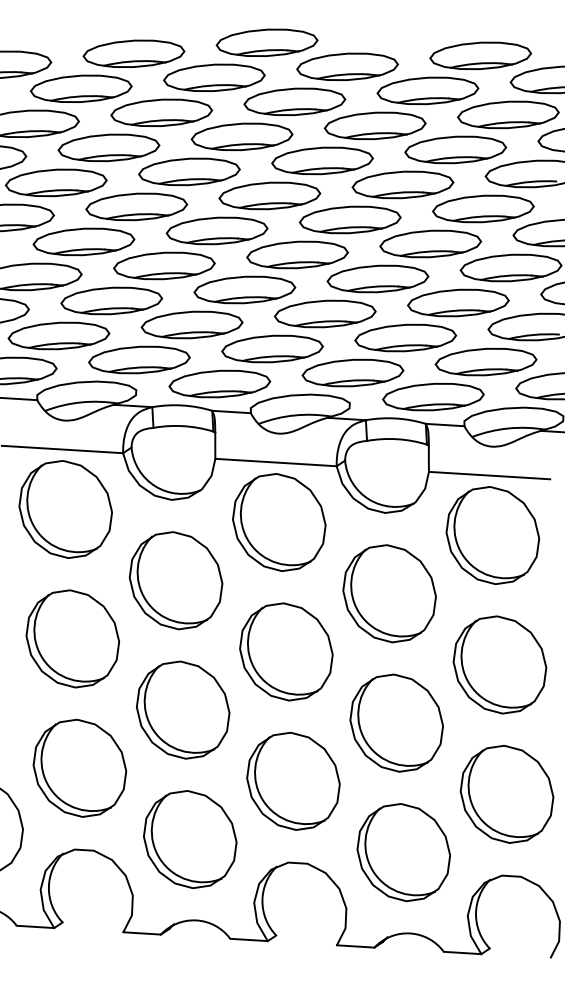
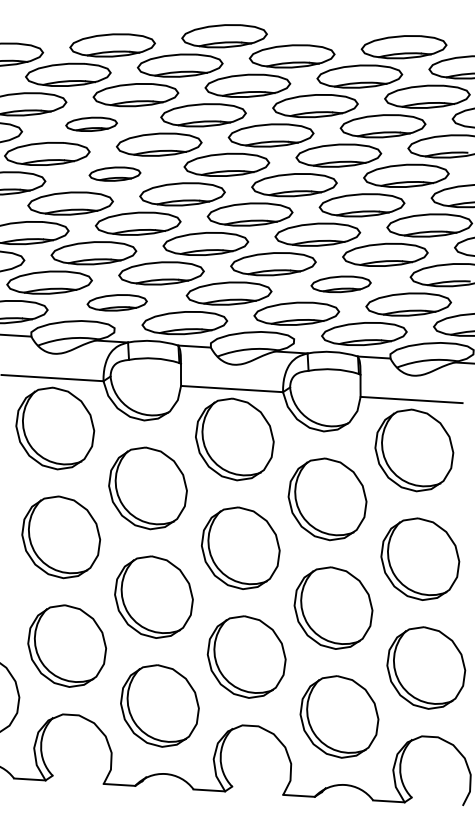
part: (108, 147) -> (91, 124), size x0.6
part: (136, 206) -> (114, 173), size x0.6
part: (405, 337) -> (340, 283), size x0.7
part: (139, 359) -> (117, 302), size x0.7

